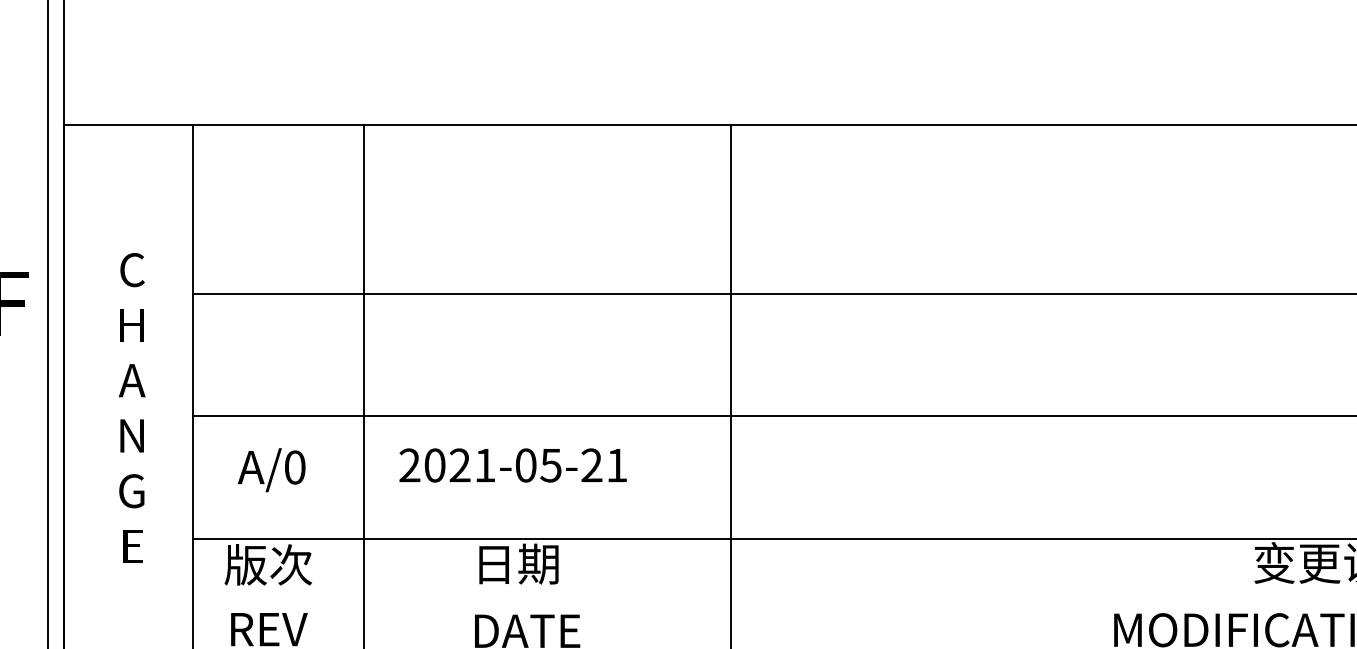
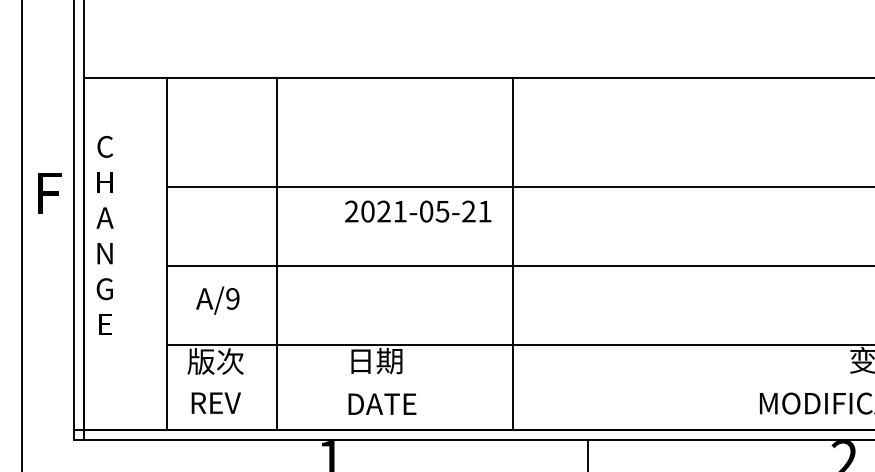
text: (131, 406) -> (104, 234), moved
text: (513, 465) -> (418, 211), moved
text: (294, 466) -> (232, 298), A/0 -> A/9

